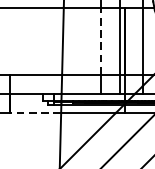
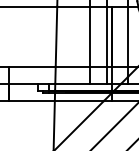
line: (100, 40) -> (90, 36), dashed -> solid
line: (36, 113) -> (32, 101), dashed -> solid

